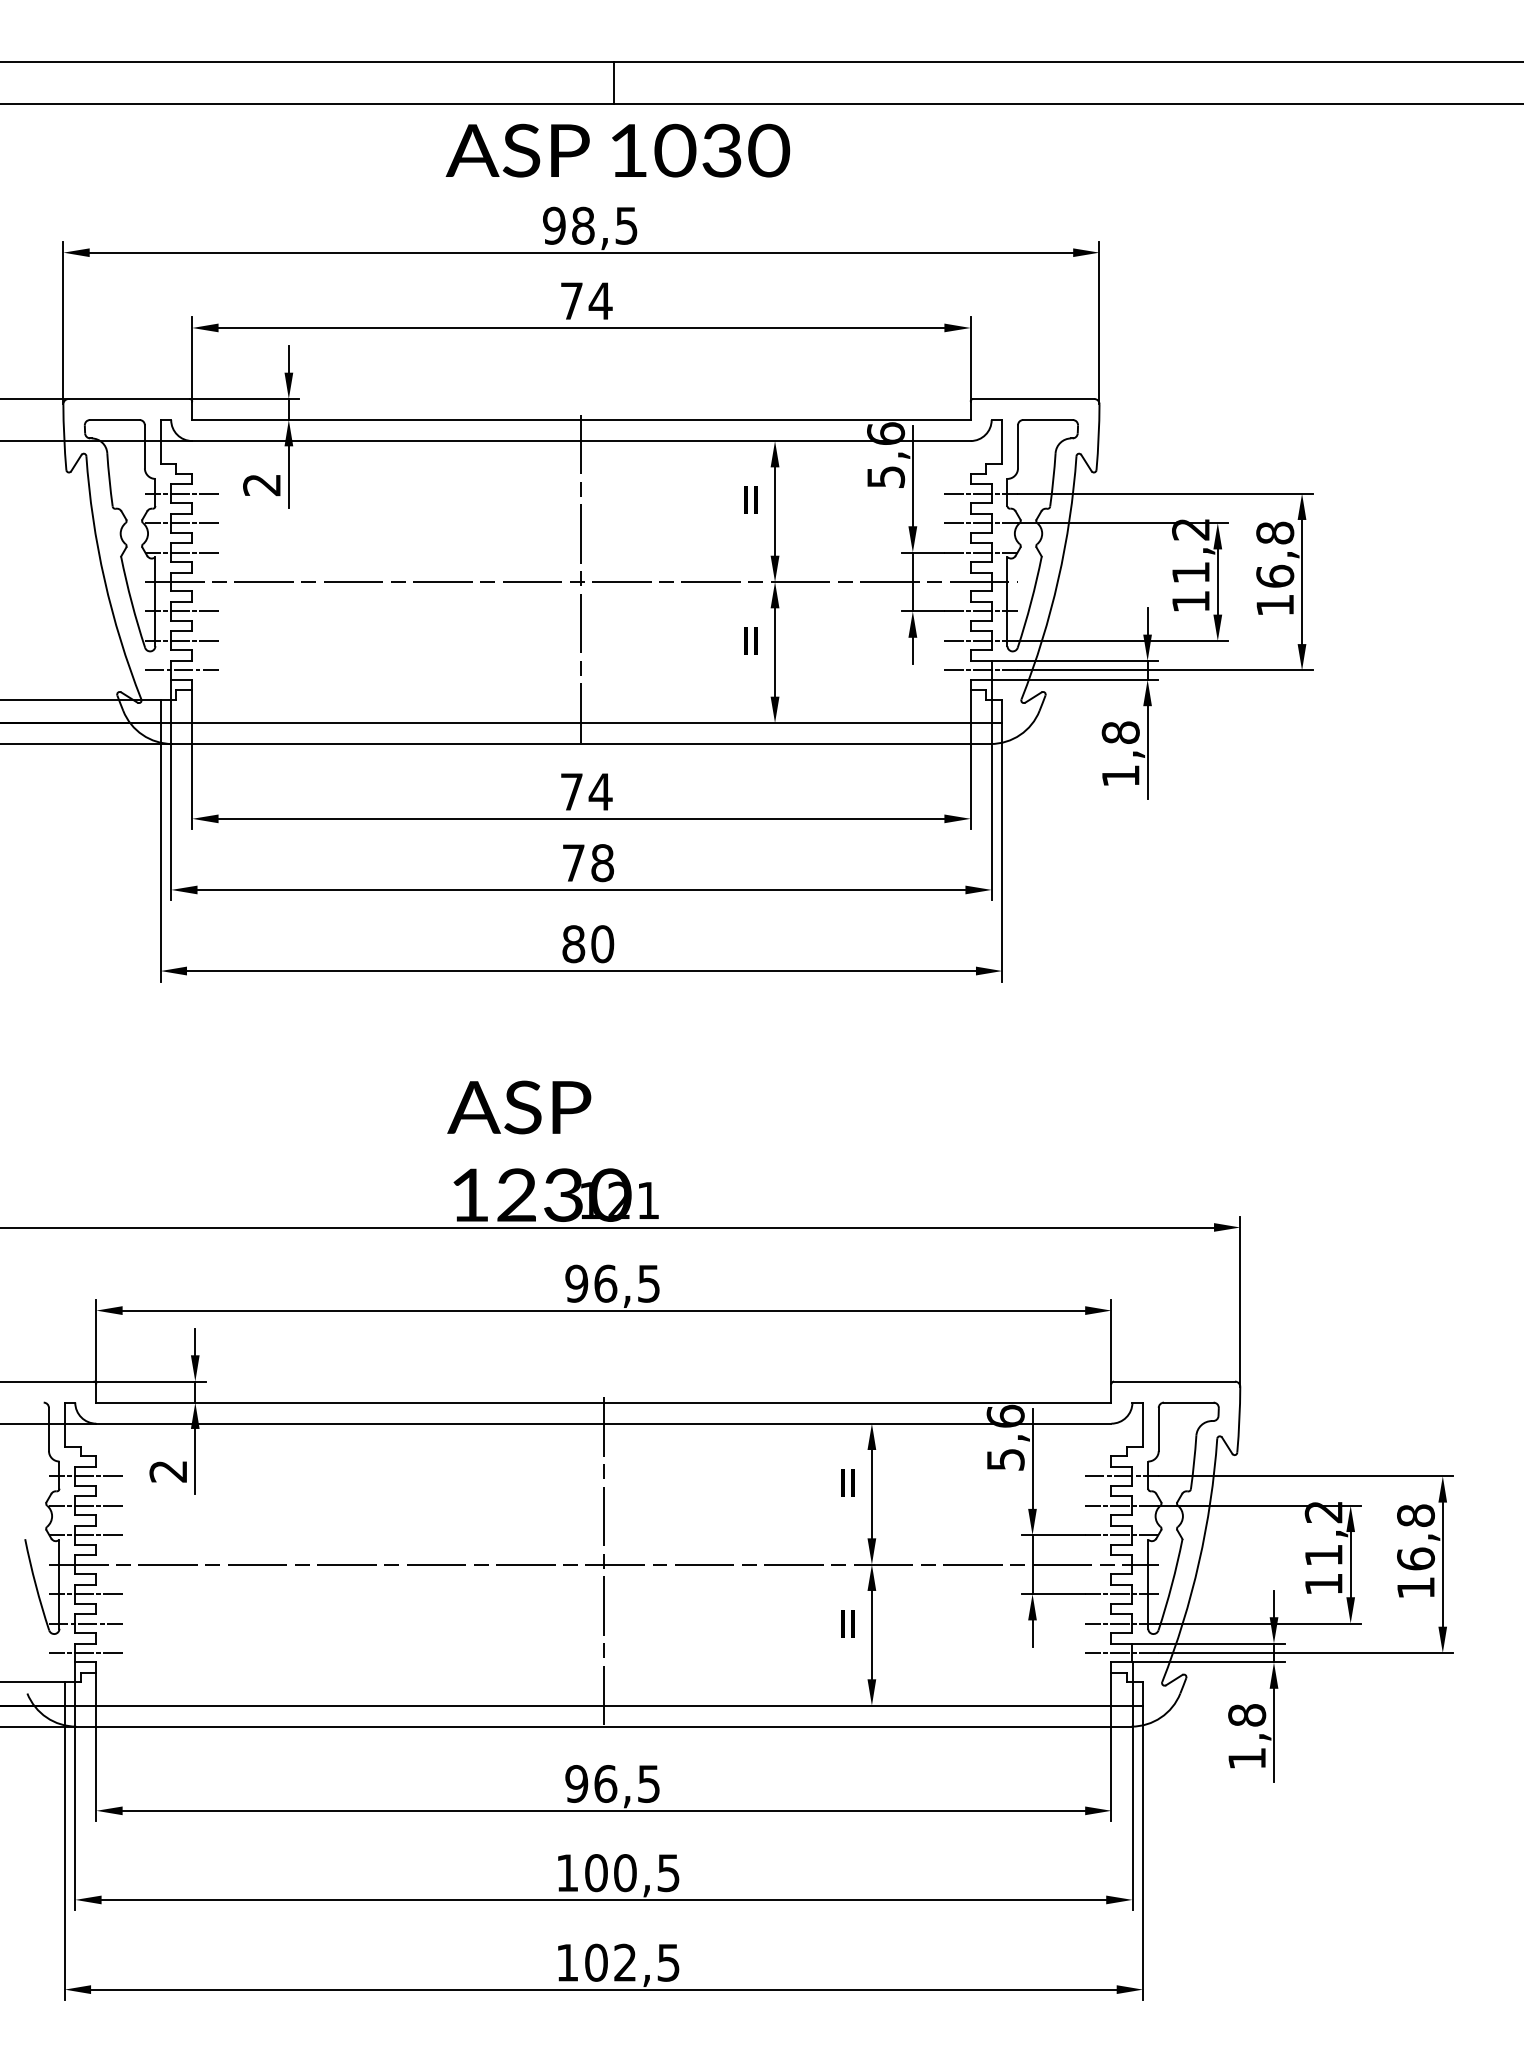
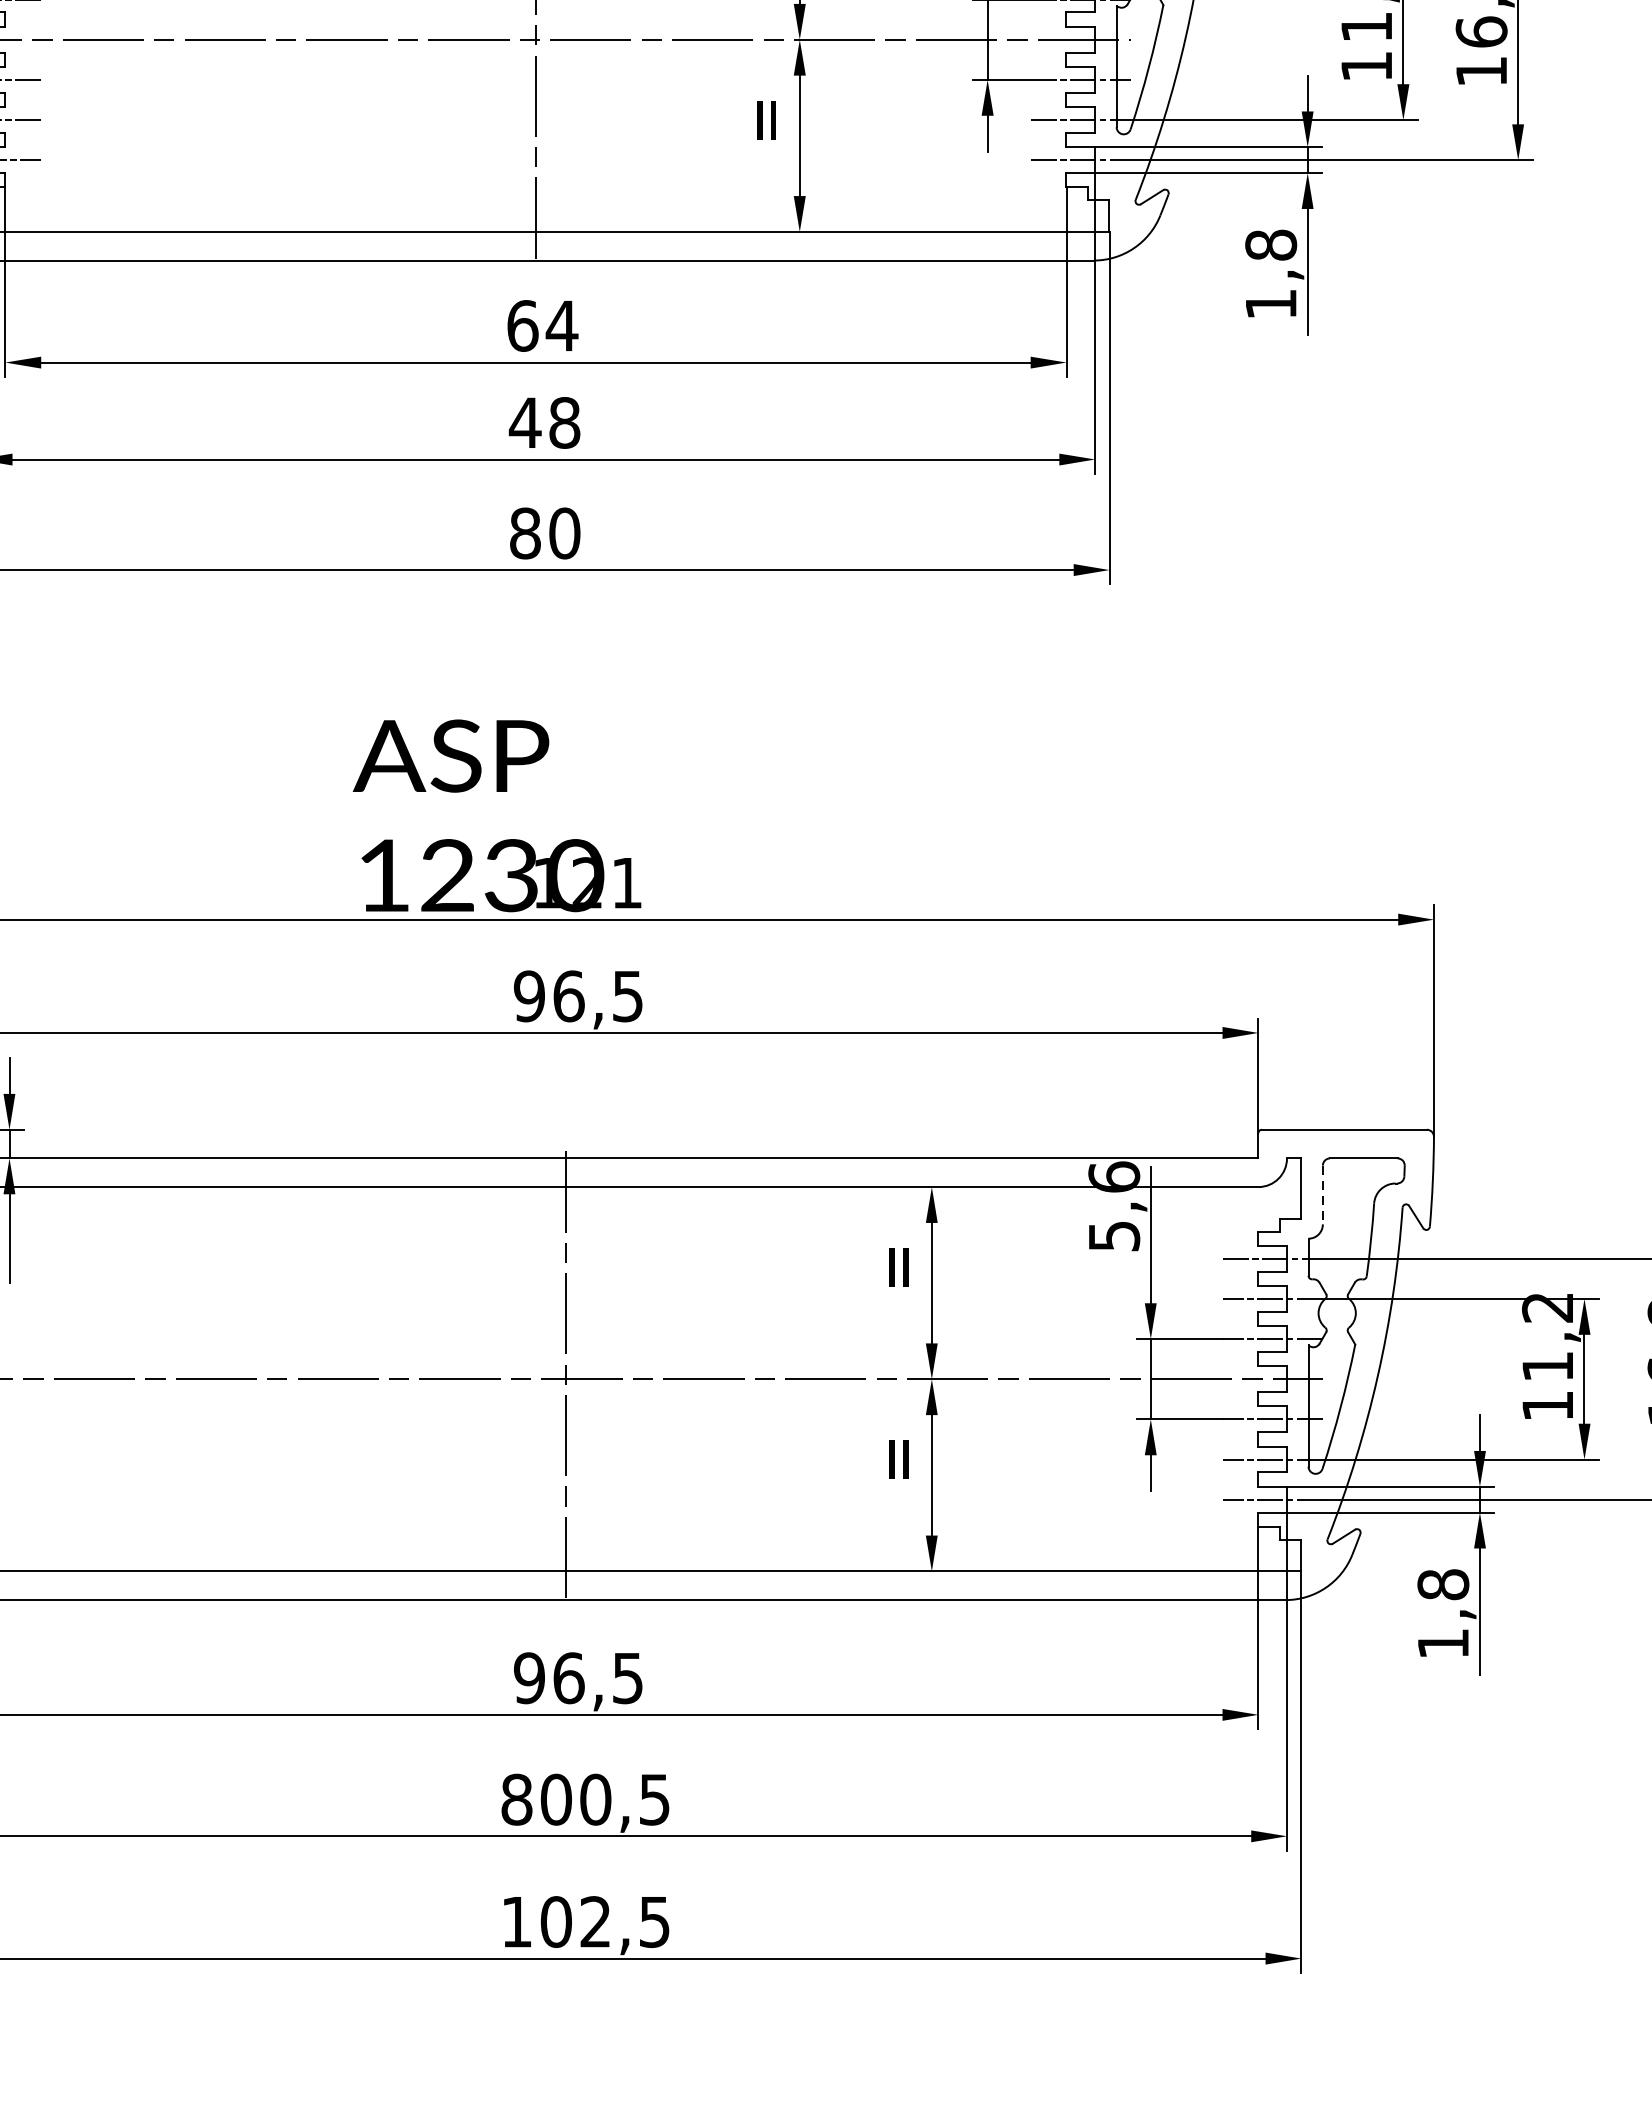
text: (571, 792) -> (522, 326), 74 -> 64
text: (573, 862) -> (525, 422), 78 -> 48
line: (1158, 1429) -> (1322, 1195), solid -> dashed
text: (567, 1873) -> (516, 1800), 100,5 -> 800,5

